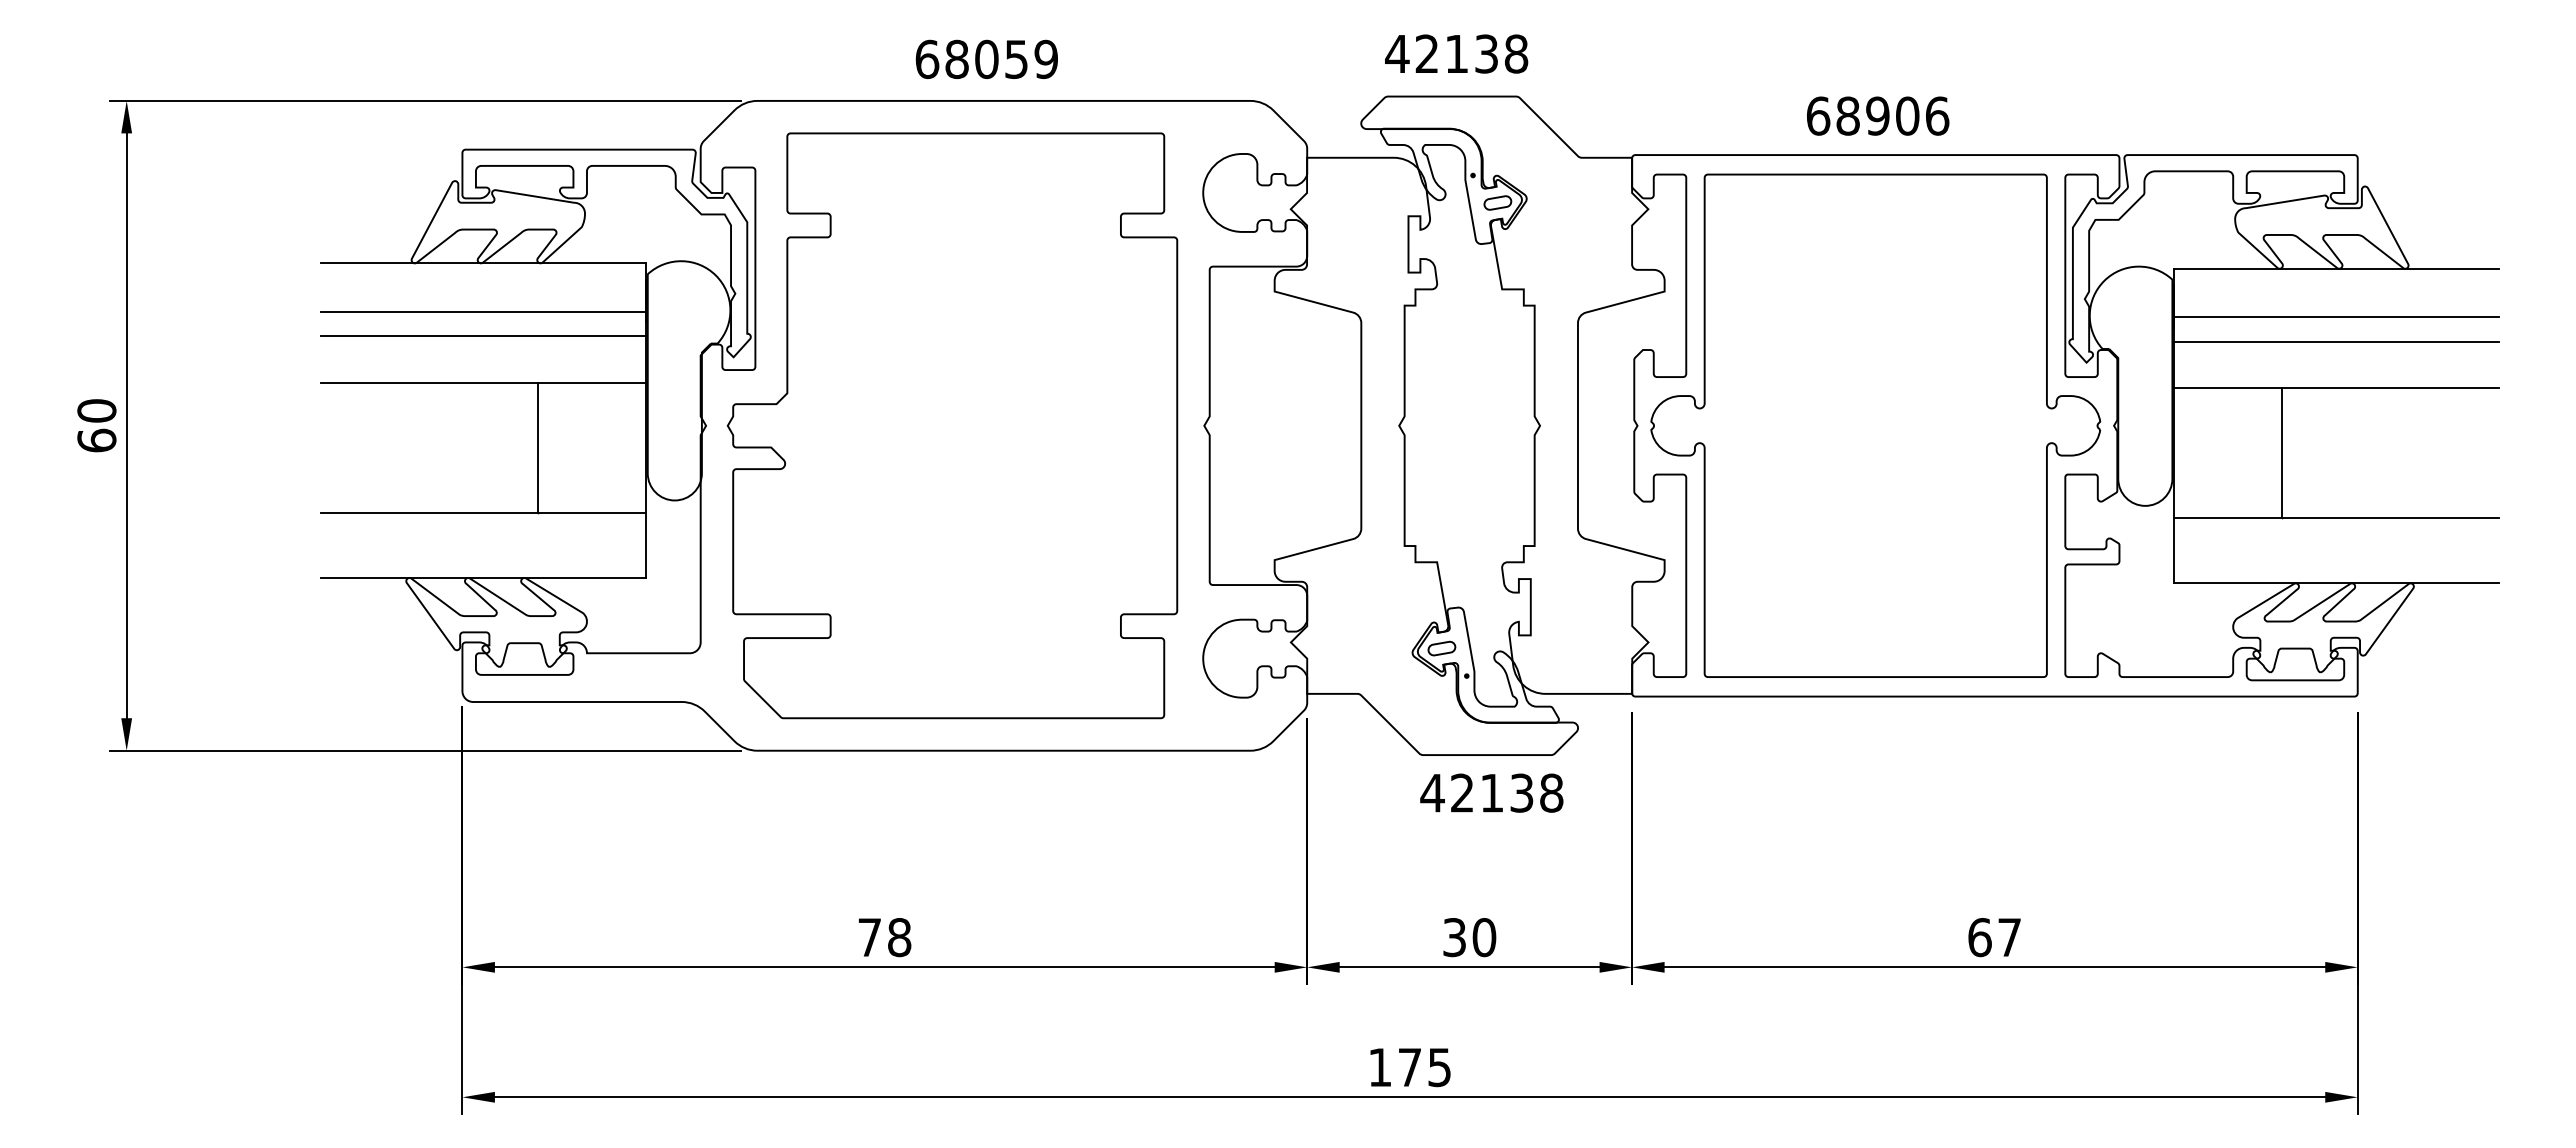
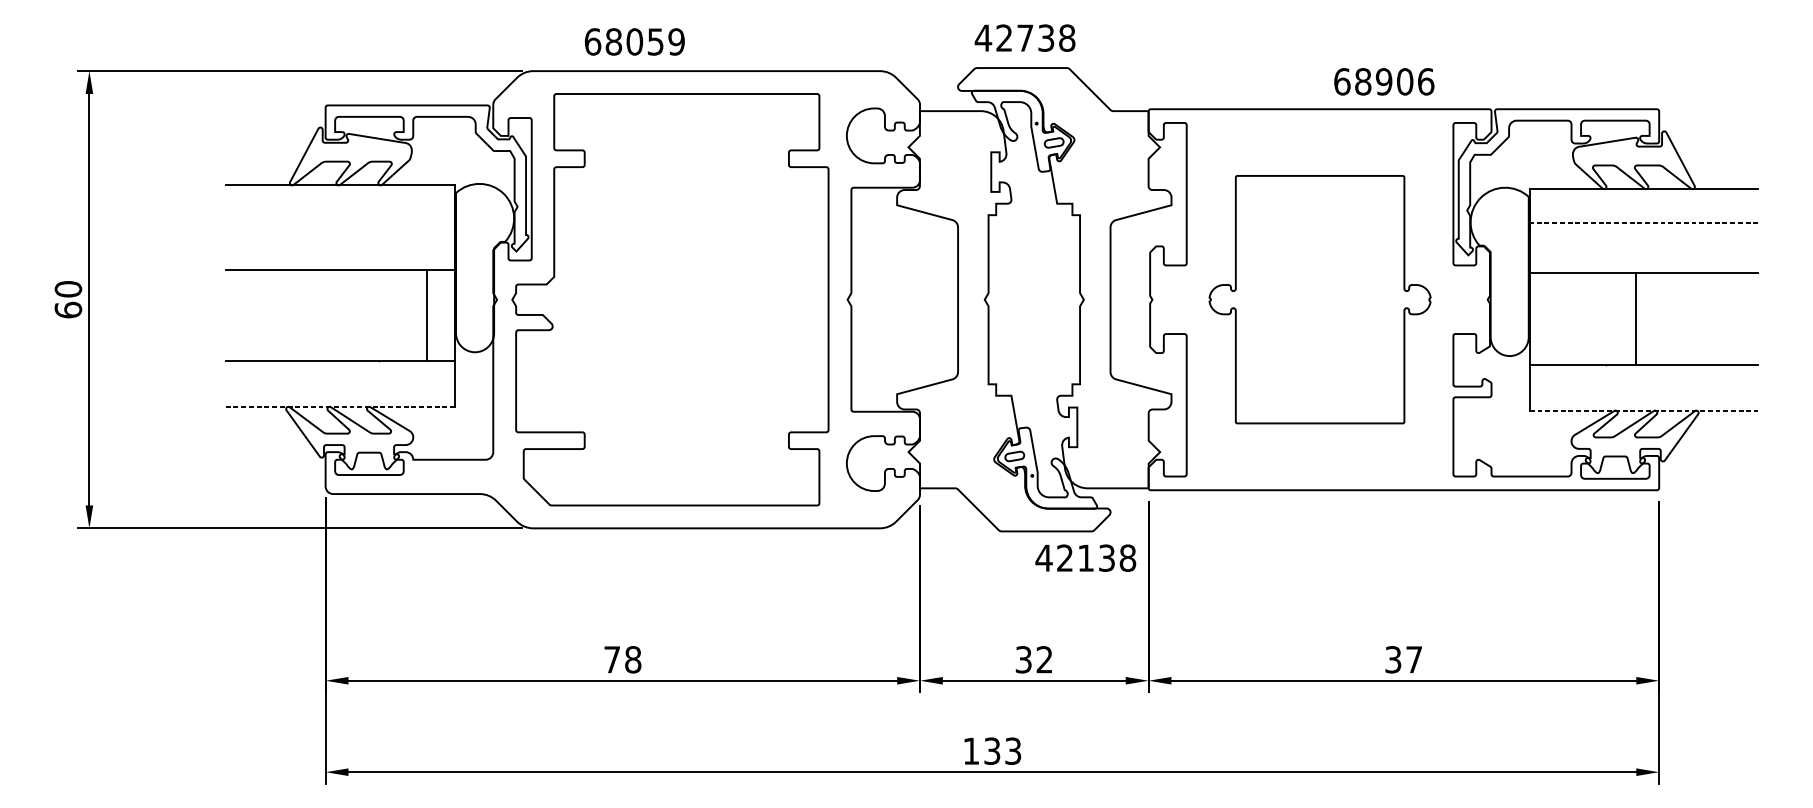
text: (1456, 53) -> (1025, 37), 42138 -> 42738
text: (986, 58) -> (634, 41), moved
text: (1878, 115) -> (1384, 81), moved
line: (483, 311) -> (340, 219), removed
line: (2335, 316) -> (1643, 222), solid -> dashed
line: (483, 336) -> (340, 236), removed
line: (2335, 341) -> (1643, 240), removed
part: (1875, 425) -> (1319, 299), size x0.7
line: (538, 447) -> (427, 314), moved
line: (2282, 453) -> (1635, 319), moved
line: (483, 577) -> (340, 406), solid -> dashed
line: (2336, 583) -> (1644, 410), solid -> dashed
text: (1491, 792) -> (1085, 557), moved
text: (1484, 937) -> (1044, 659), 30 -> 32
text: (1979, 937) -> (1393, 659), 67 -> 37
text: (1424, 1067) -> (1002, 751), 175 -> 133

